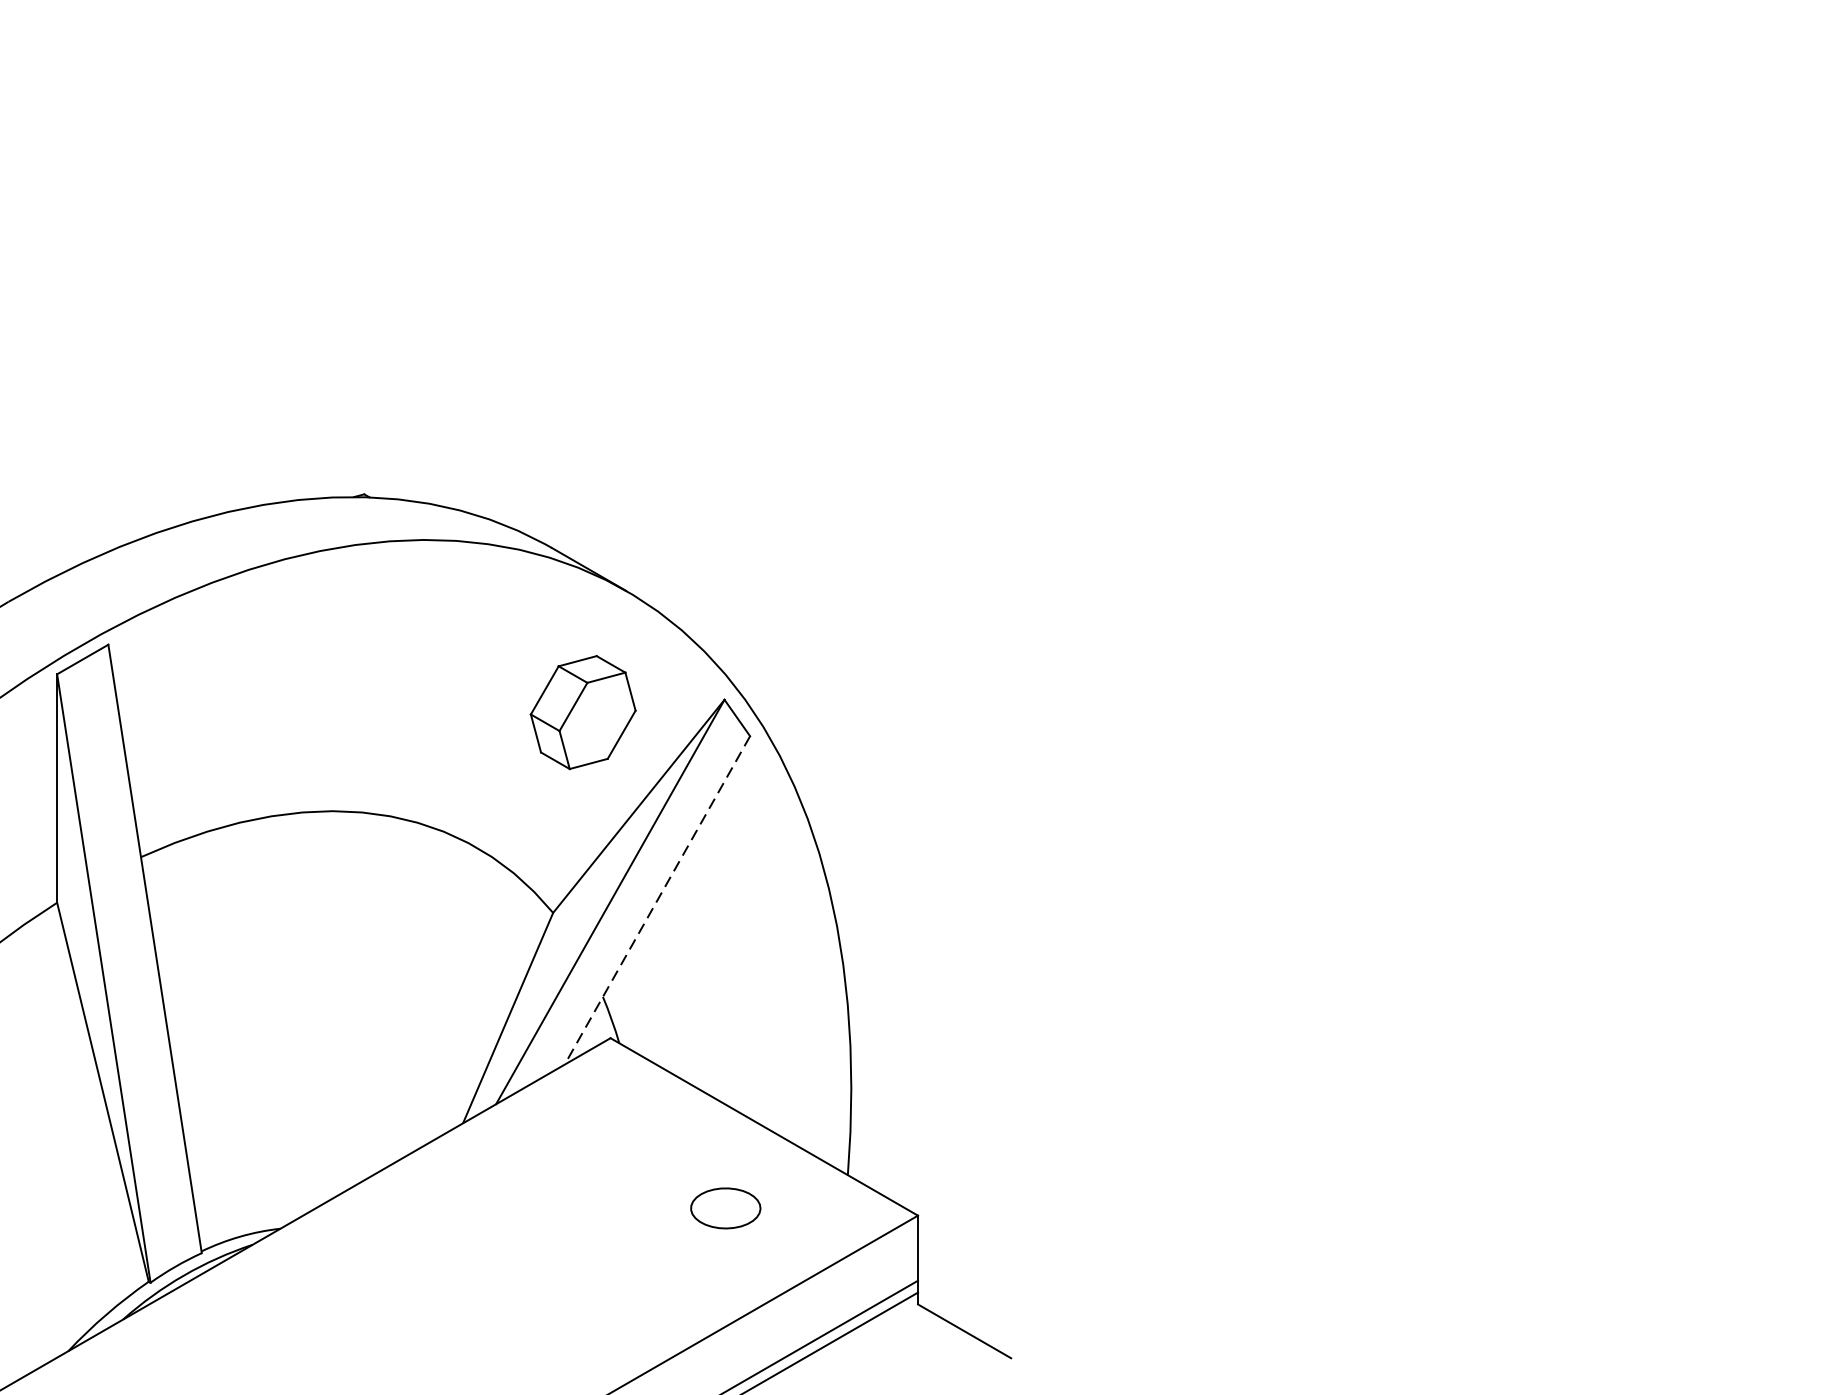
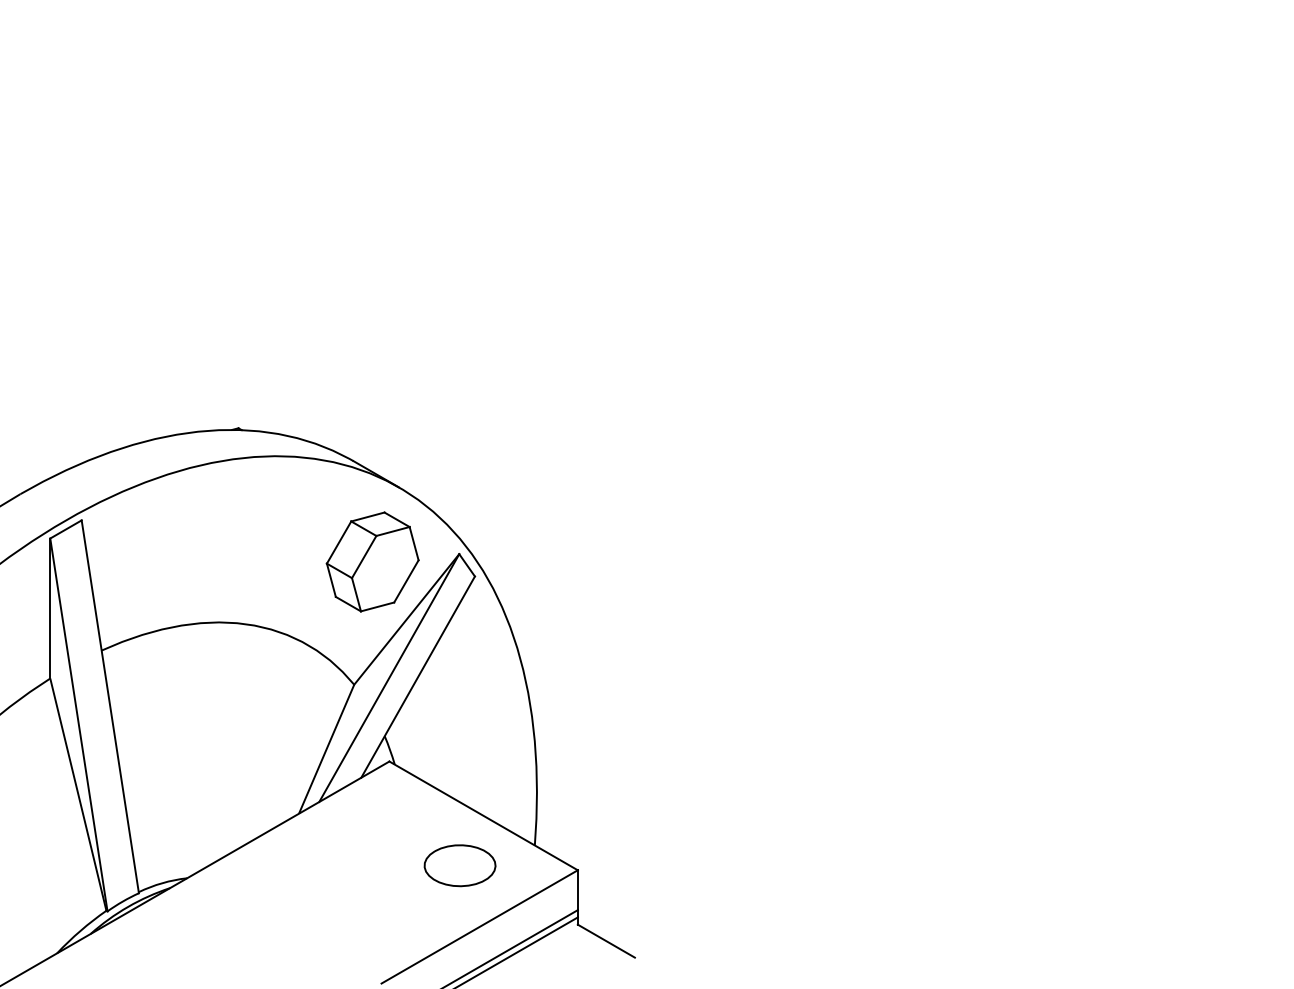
part: (582, 711) -> (372, 561), size x1.43
line: (658, 901) -> (418, 677), dashed -> solid
part: (724, 1207) -> (459, 865), size x1.67

